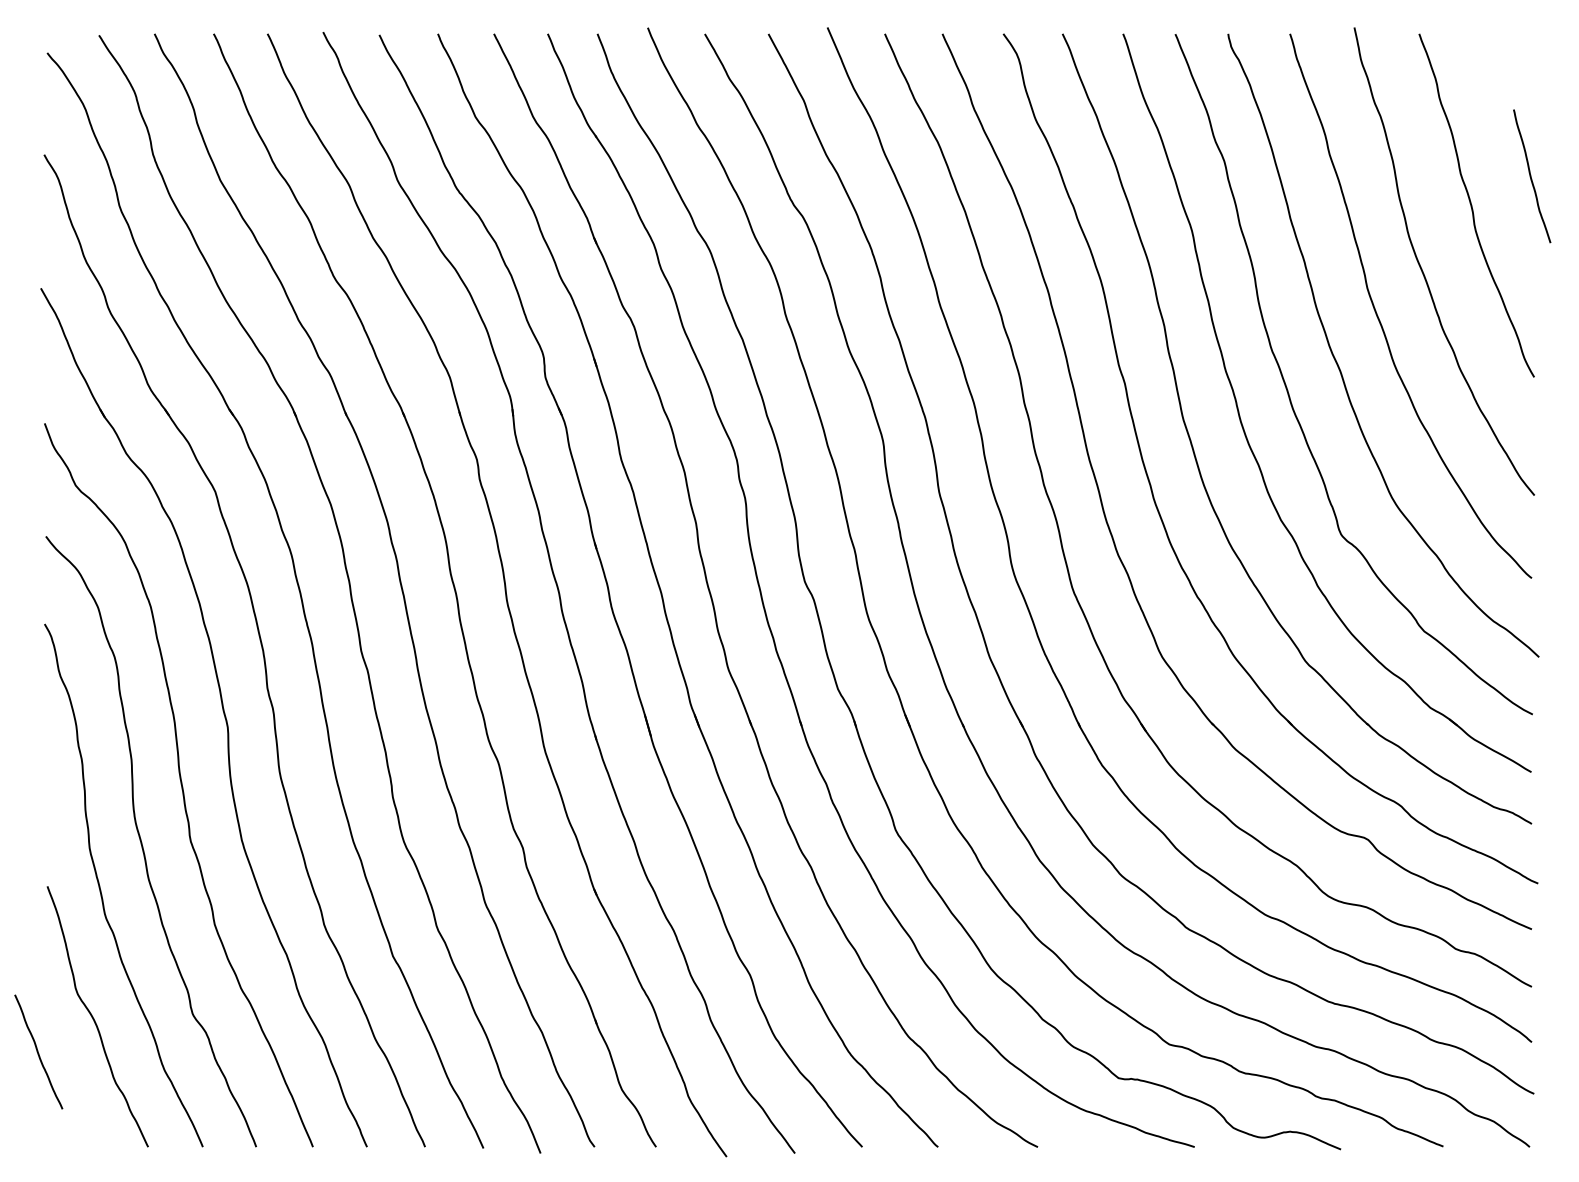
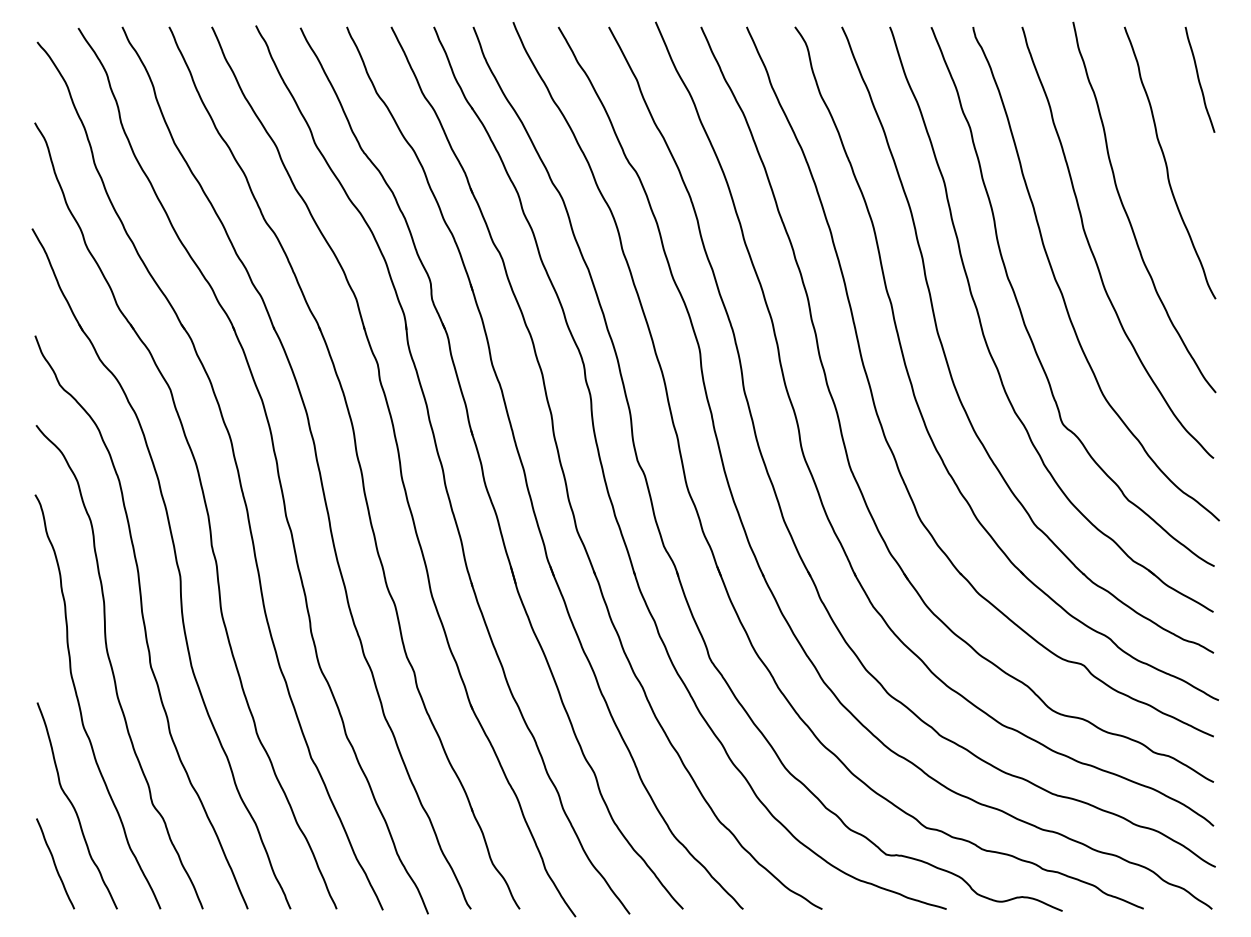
curve: (1531, 175) -> (1199, 79), moved
curve: (38, 1051) -> (55, 863), moved

